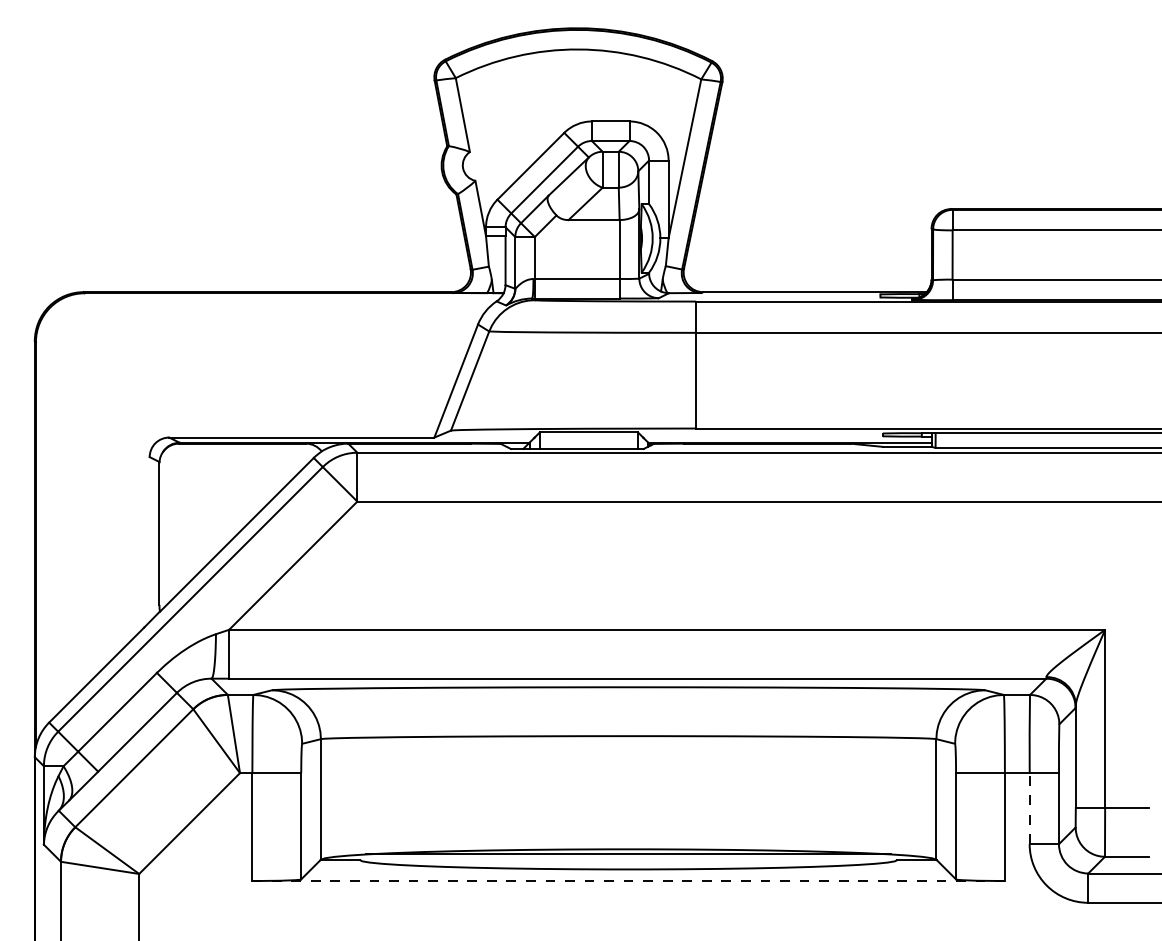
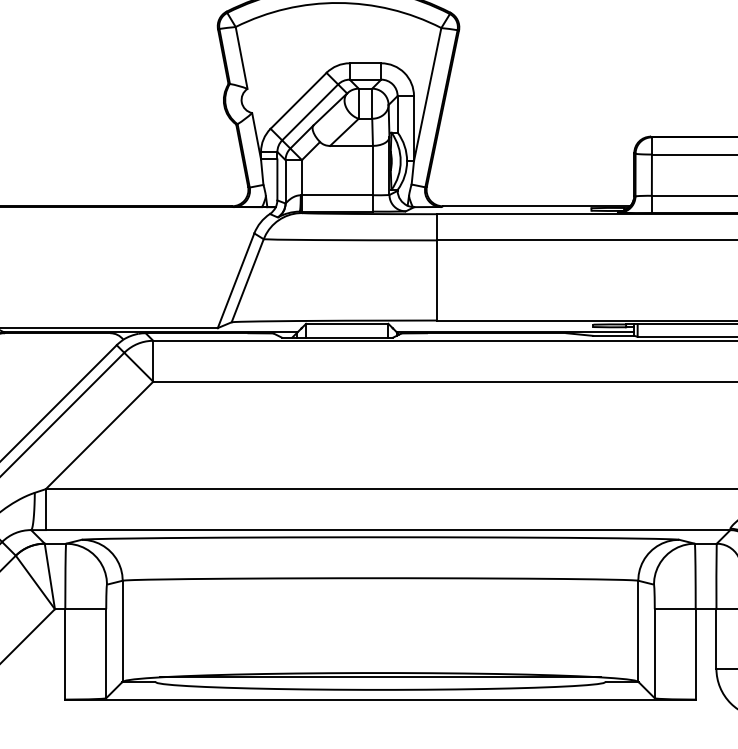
line: (1029, 808) -> (716, 638), dashed -> solid
line: (628, 881) -> (380, 699), dashed -> solid

